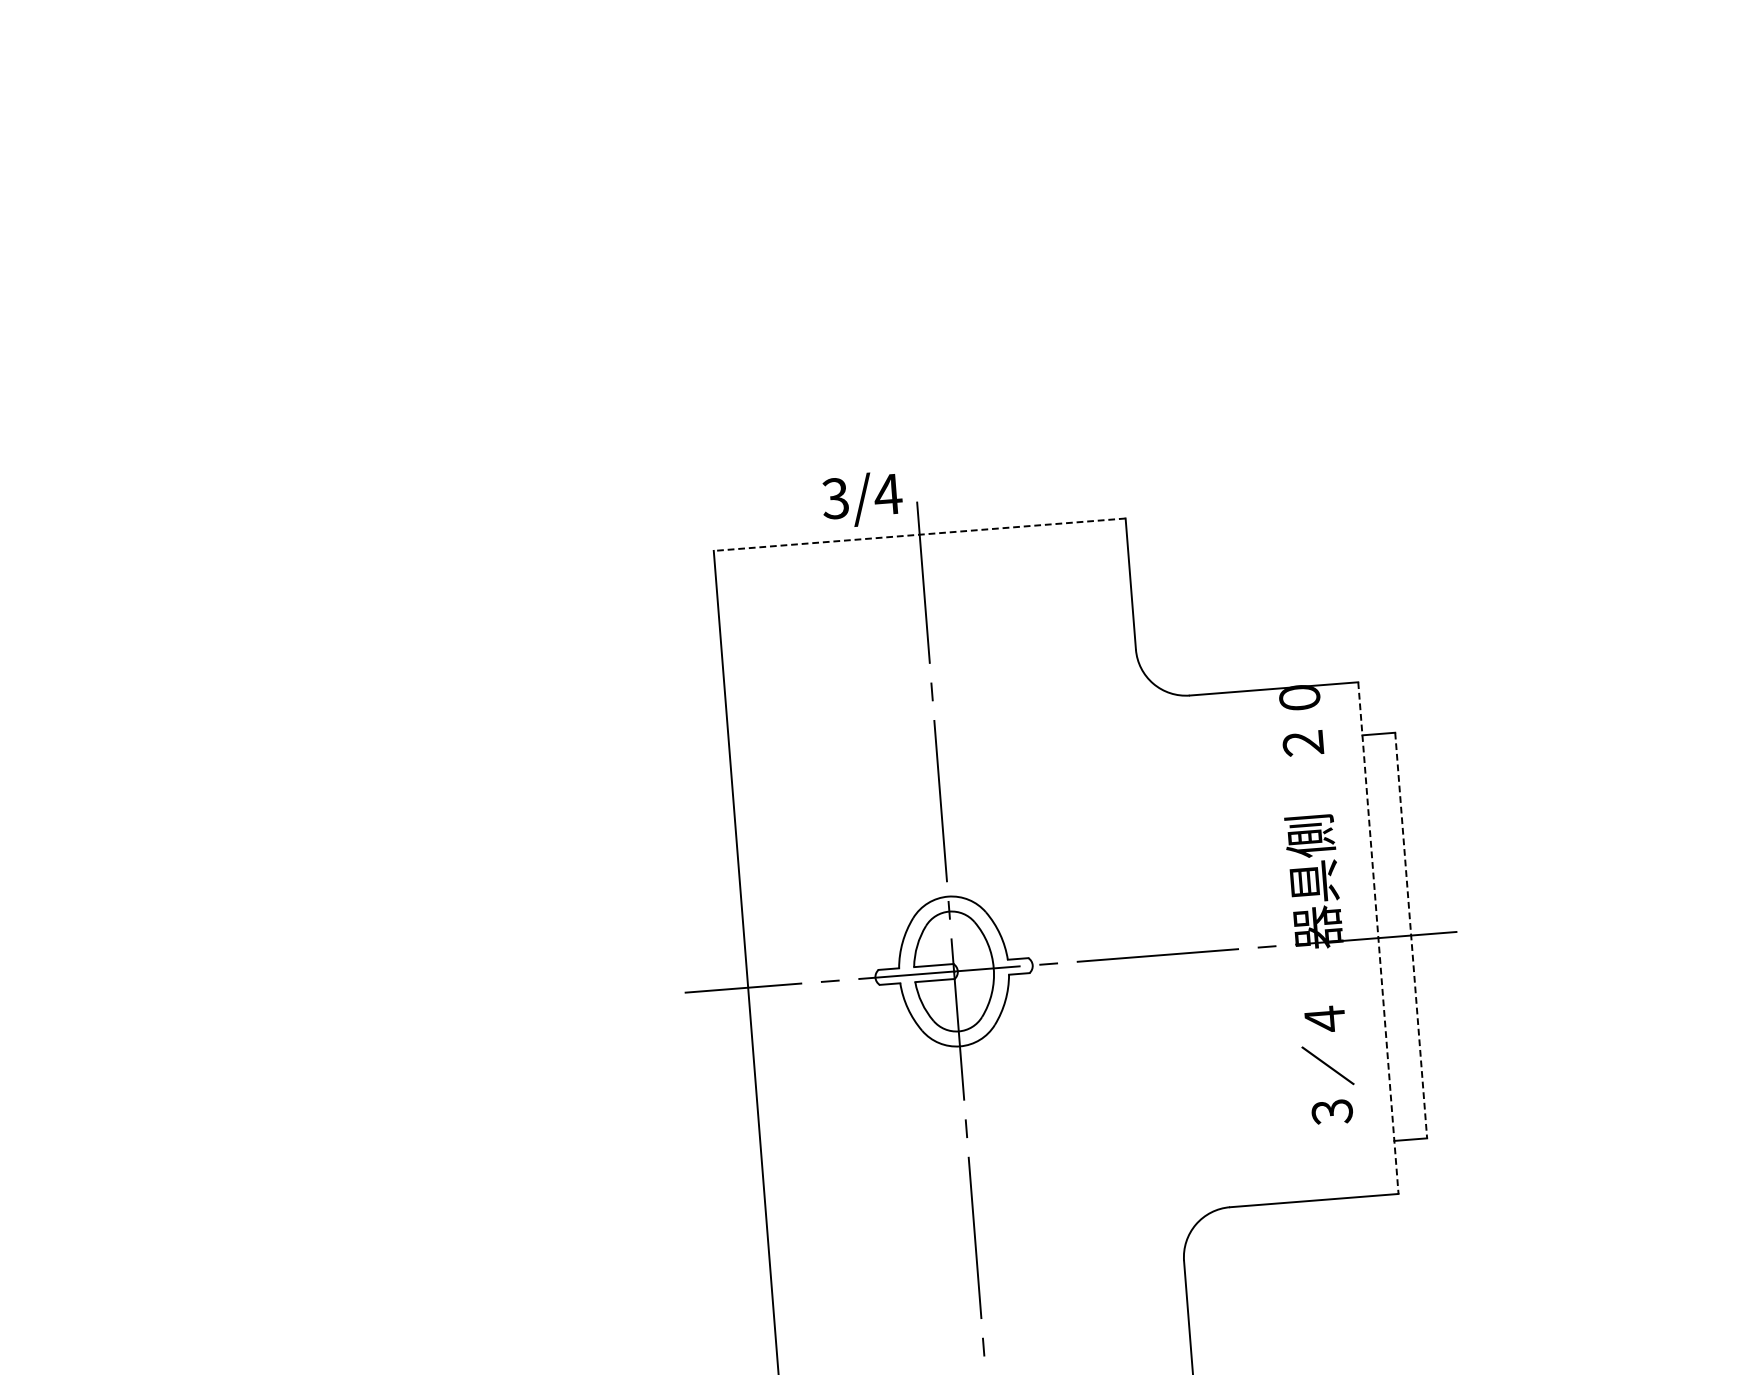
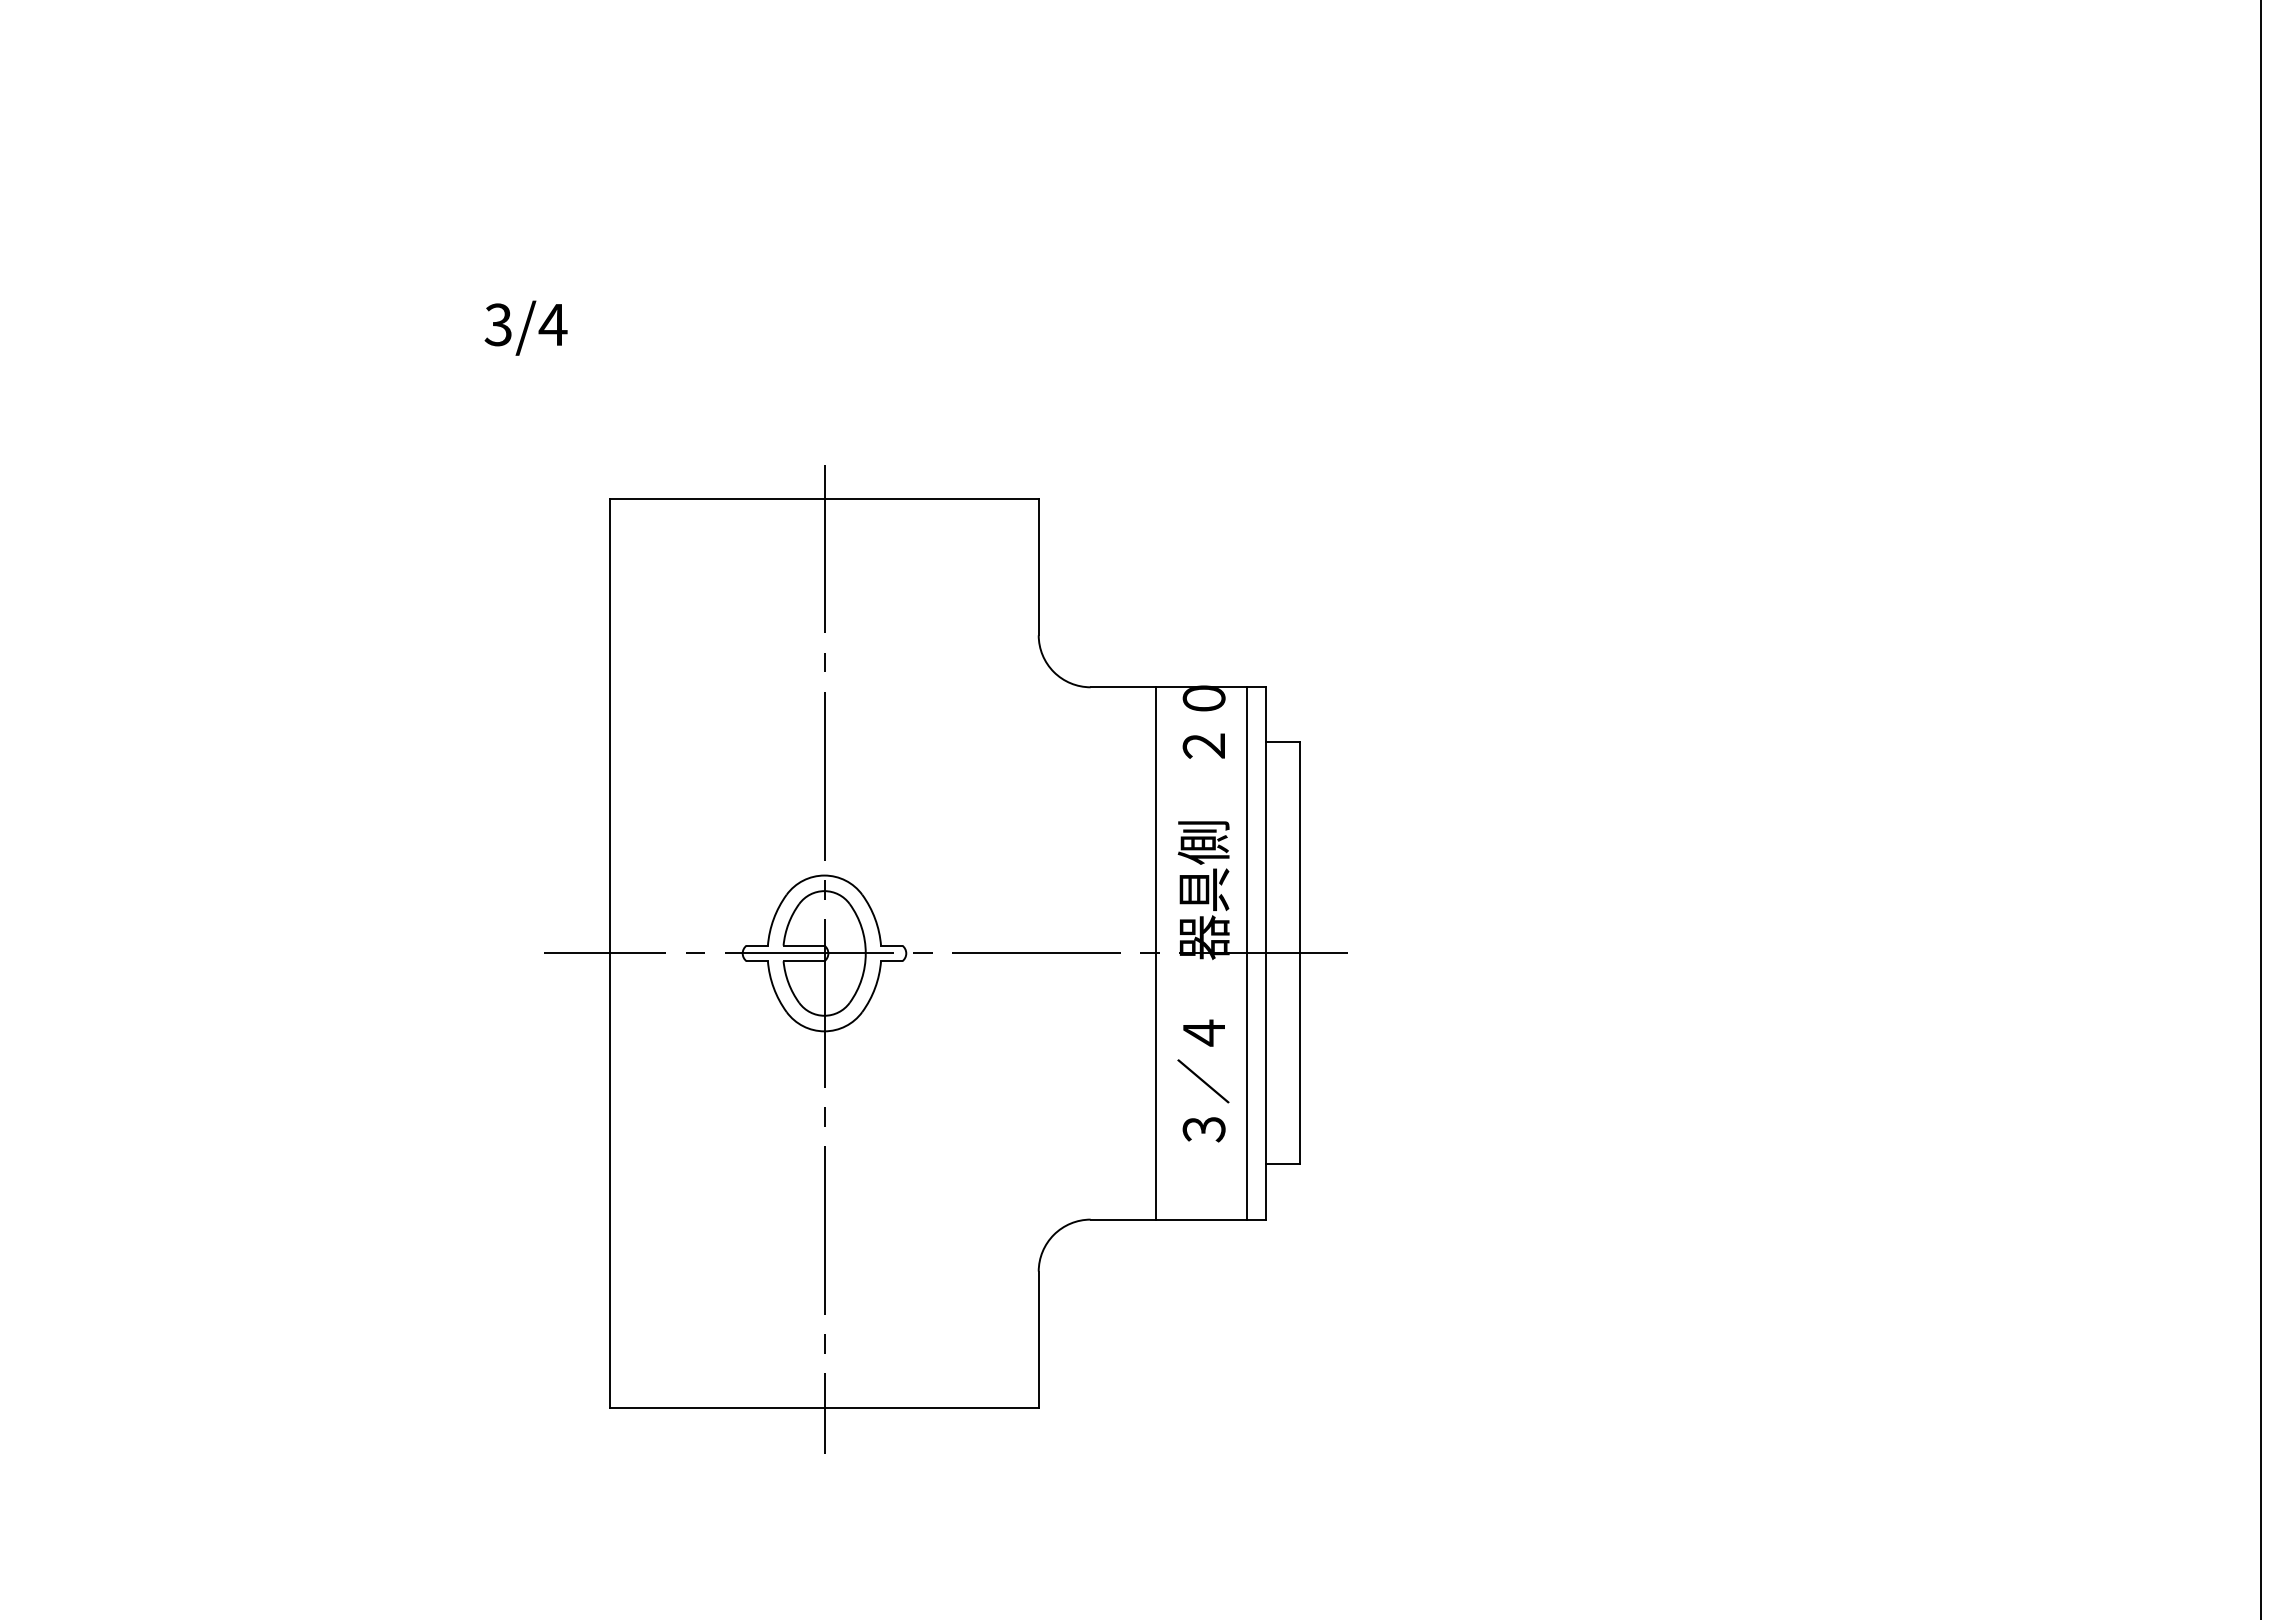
text: (861, 499) -> (525, 327), moved
line: (918, 535) -> (823, 499), dashed -> solid
line: (1411, 935) -> (1300, 953), dashed -> solid
line: (1377, 938) -> (1265, 953), dashed -> solid
line: (1359, 939) -> (1246, 953), added
line: (1272, 946) -> (1155, 953), added

